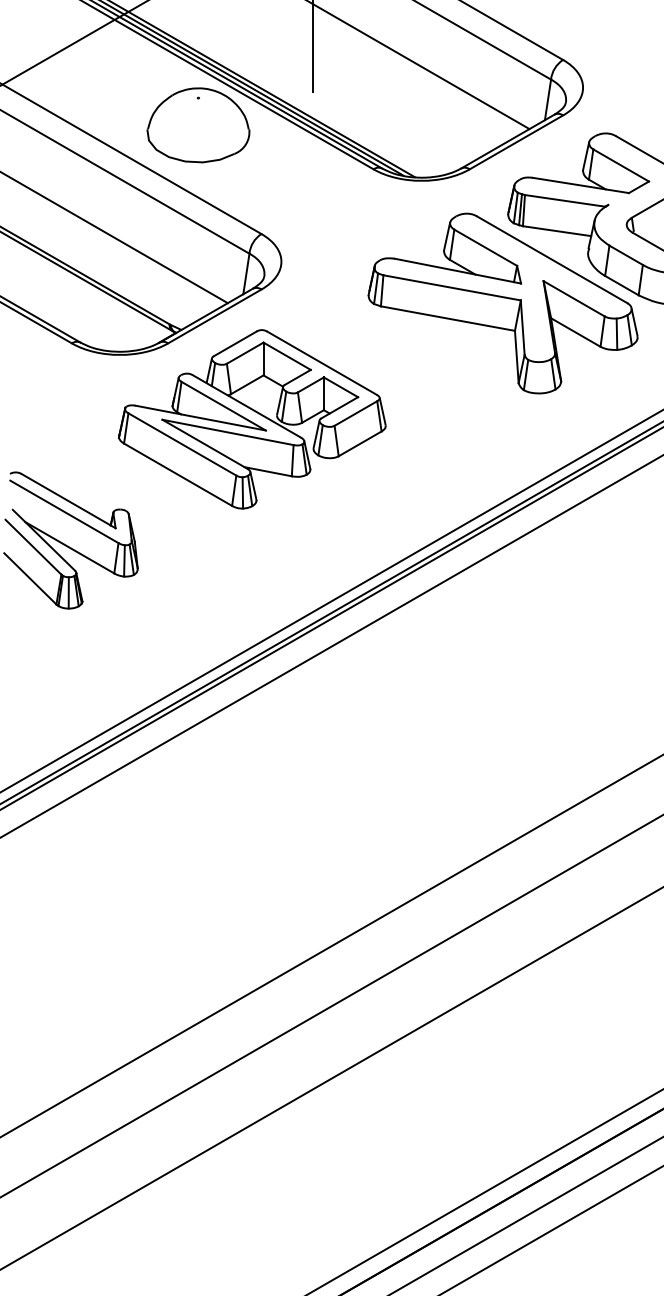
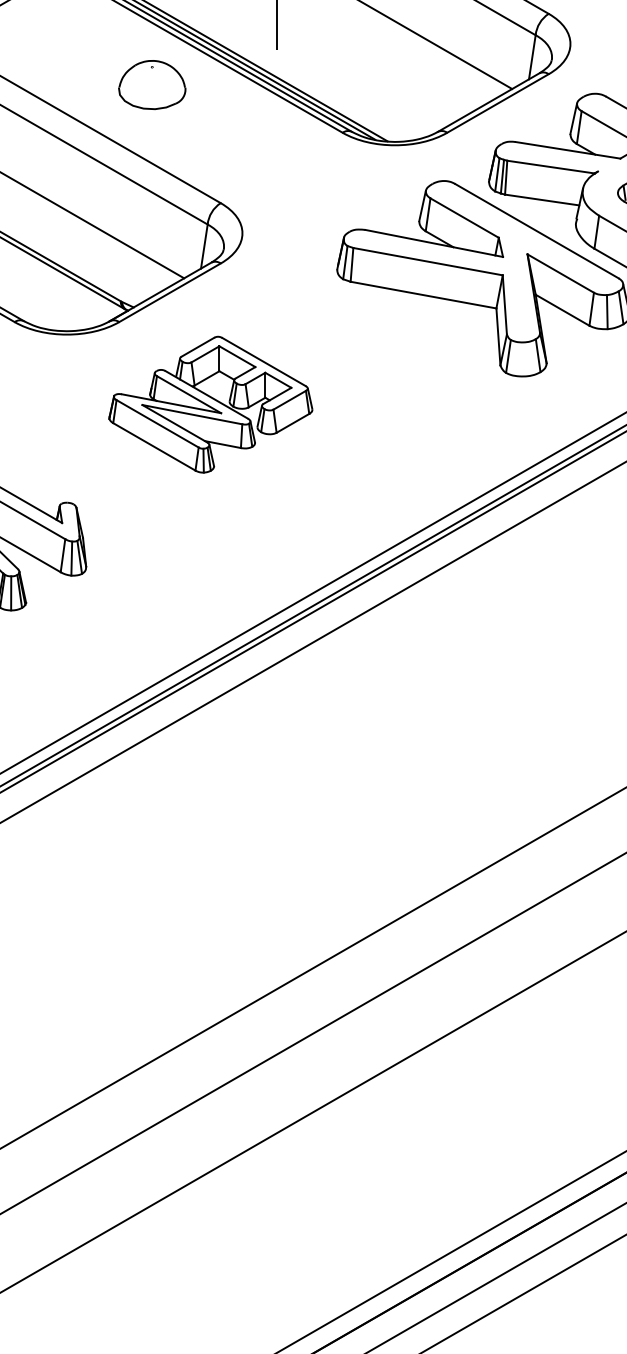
part: (198, 125) -> (152, 85), size x0.6
part: (252, 419) -> (211, 404), size x0.7

